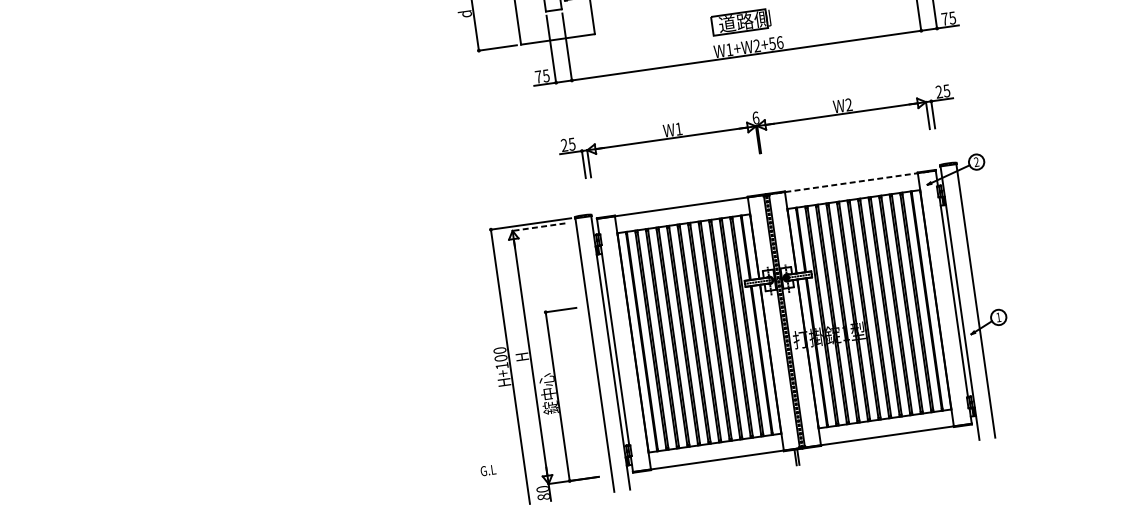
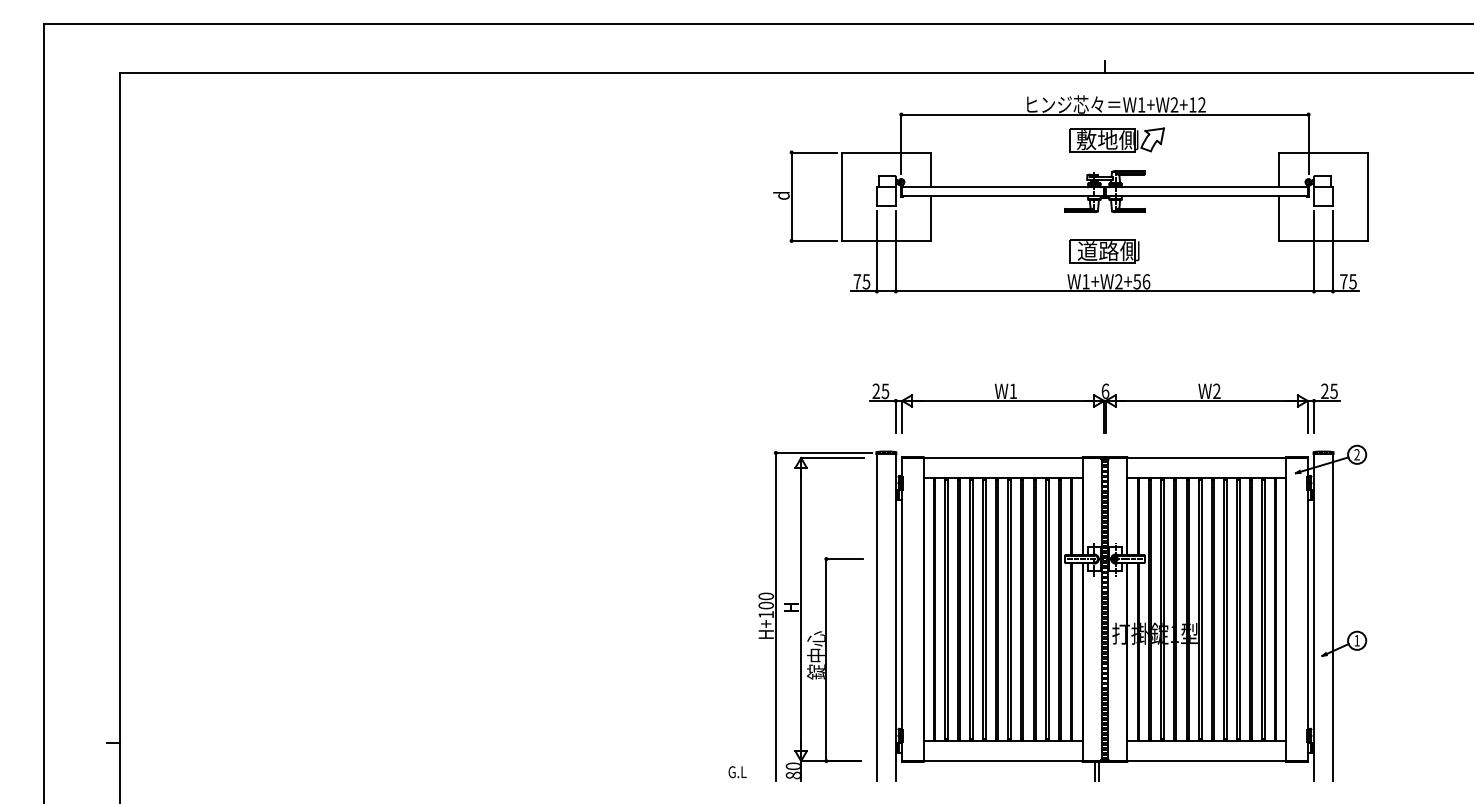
part: (757, 132) -> (1104, 408), moved
line: (852, 182) -> (1207, 458), dashed -> solid
line: (538, 227) -> (832, 458), dashed -> solid
text: (488, 470) -> (737, 772), moved

